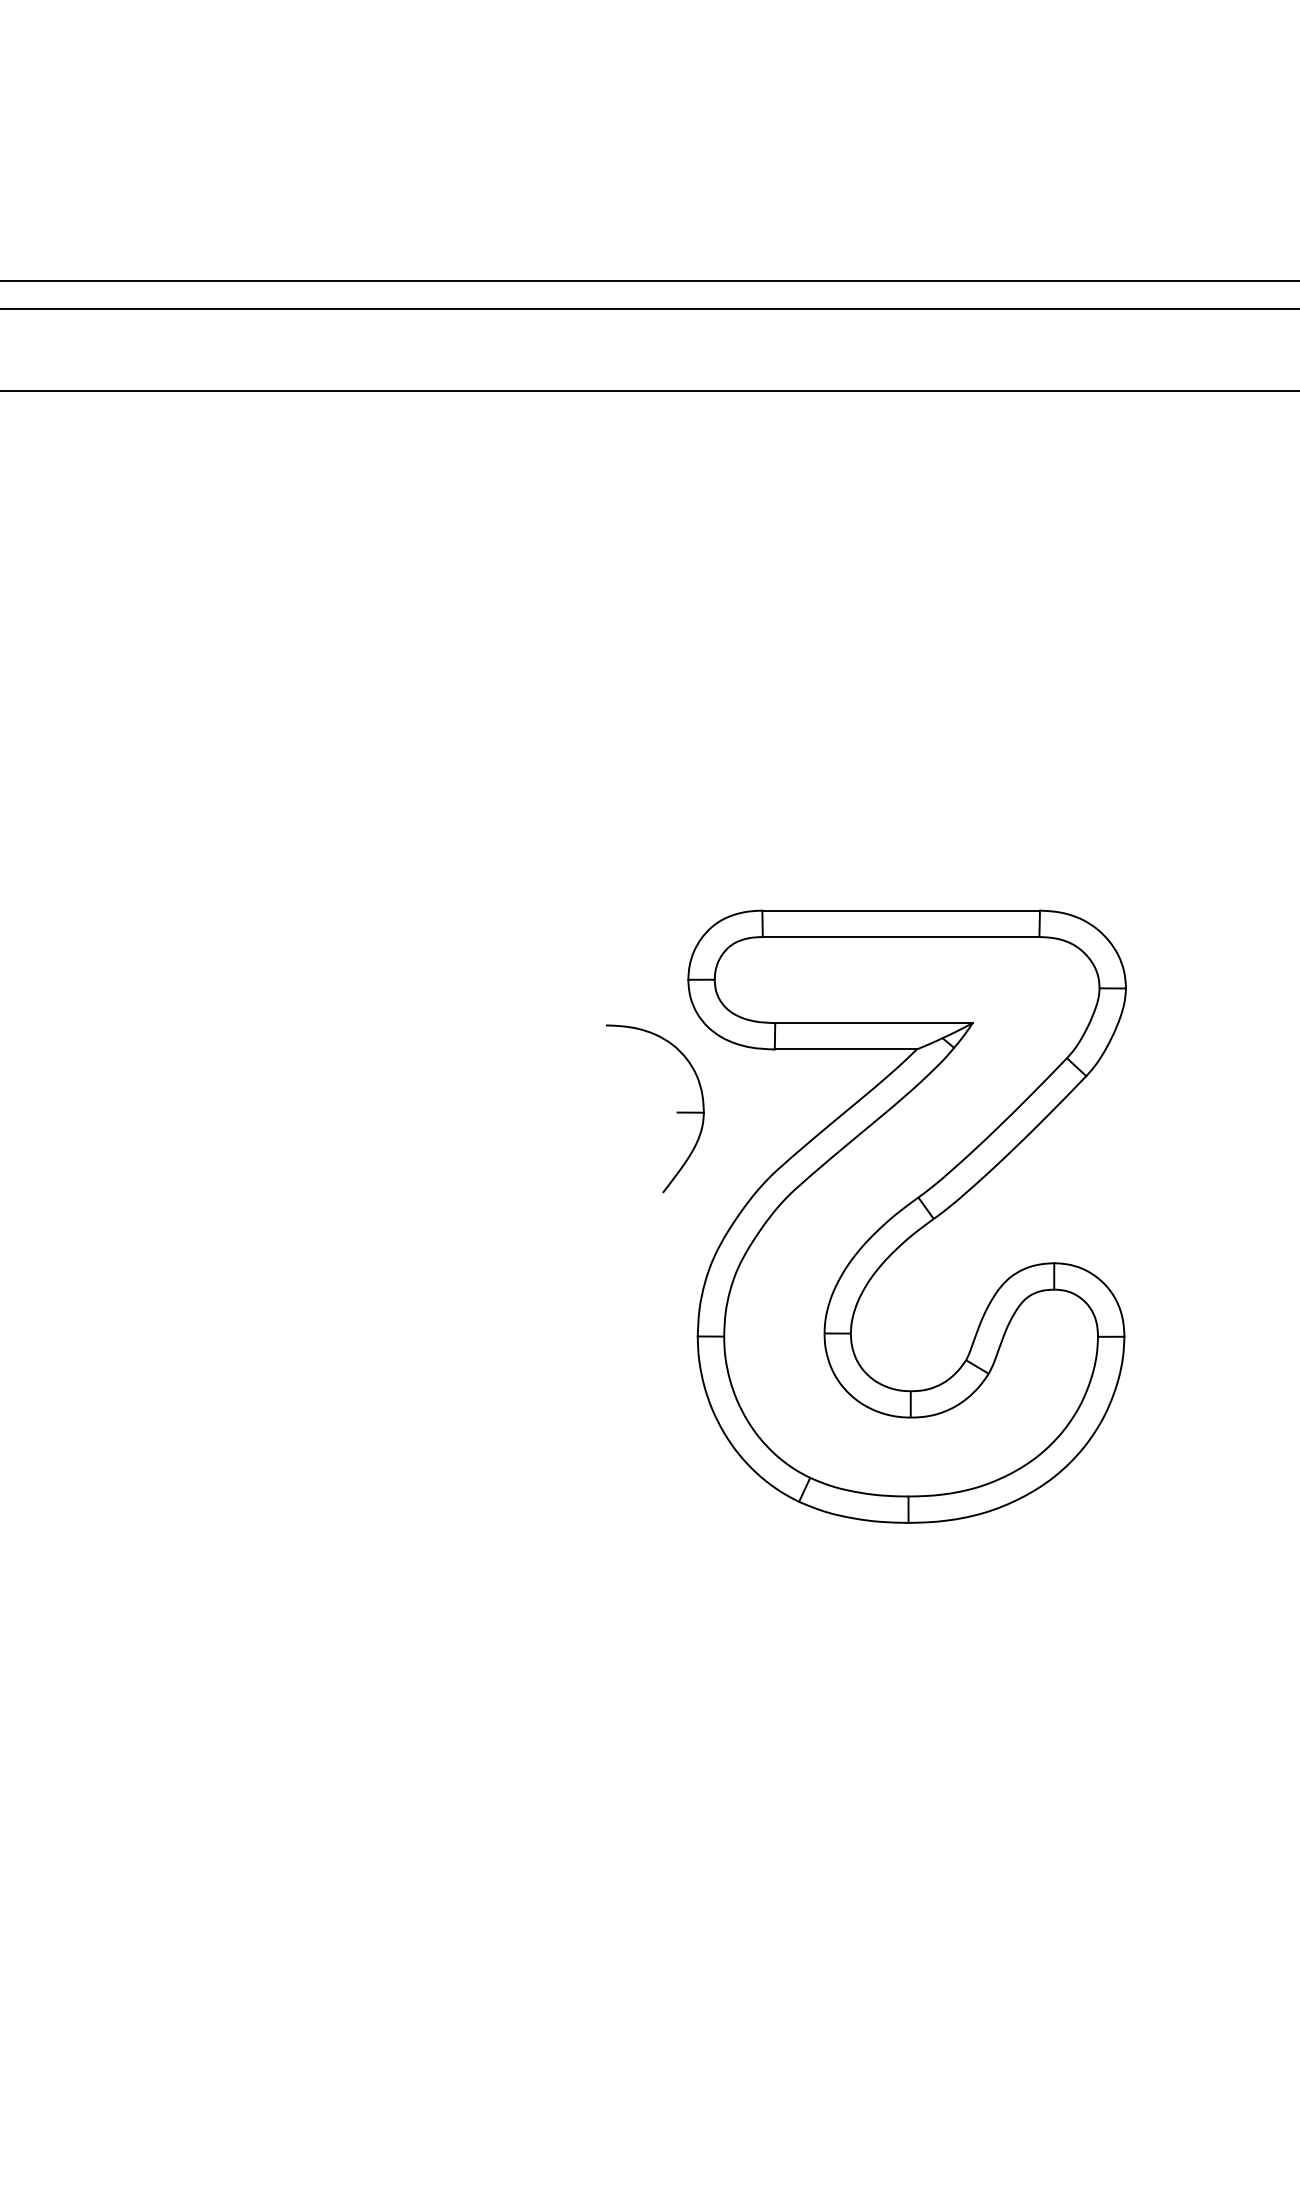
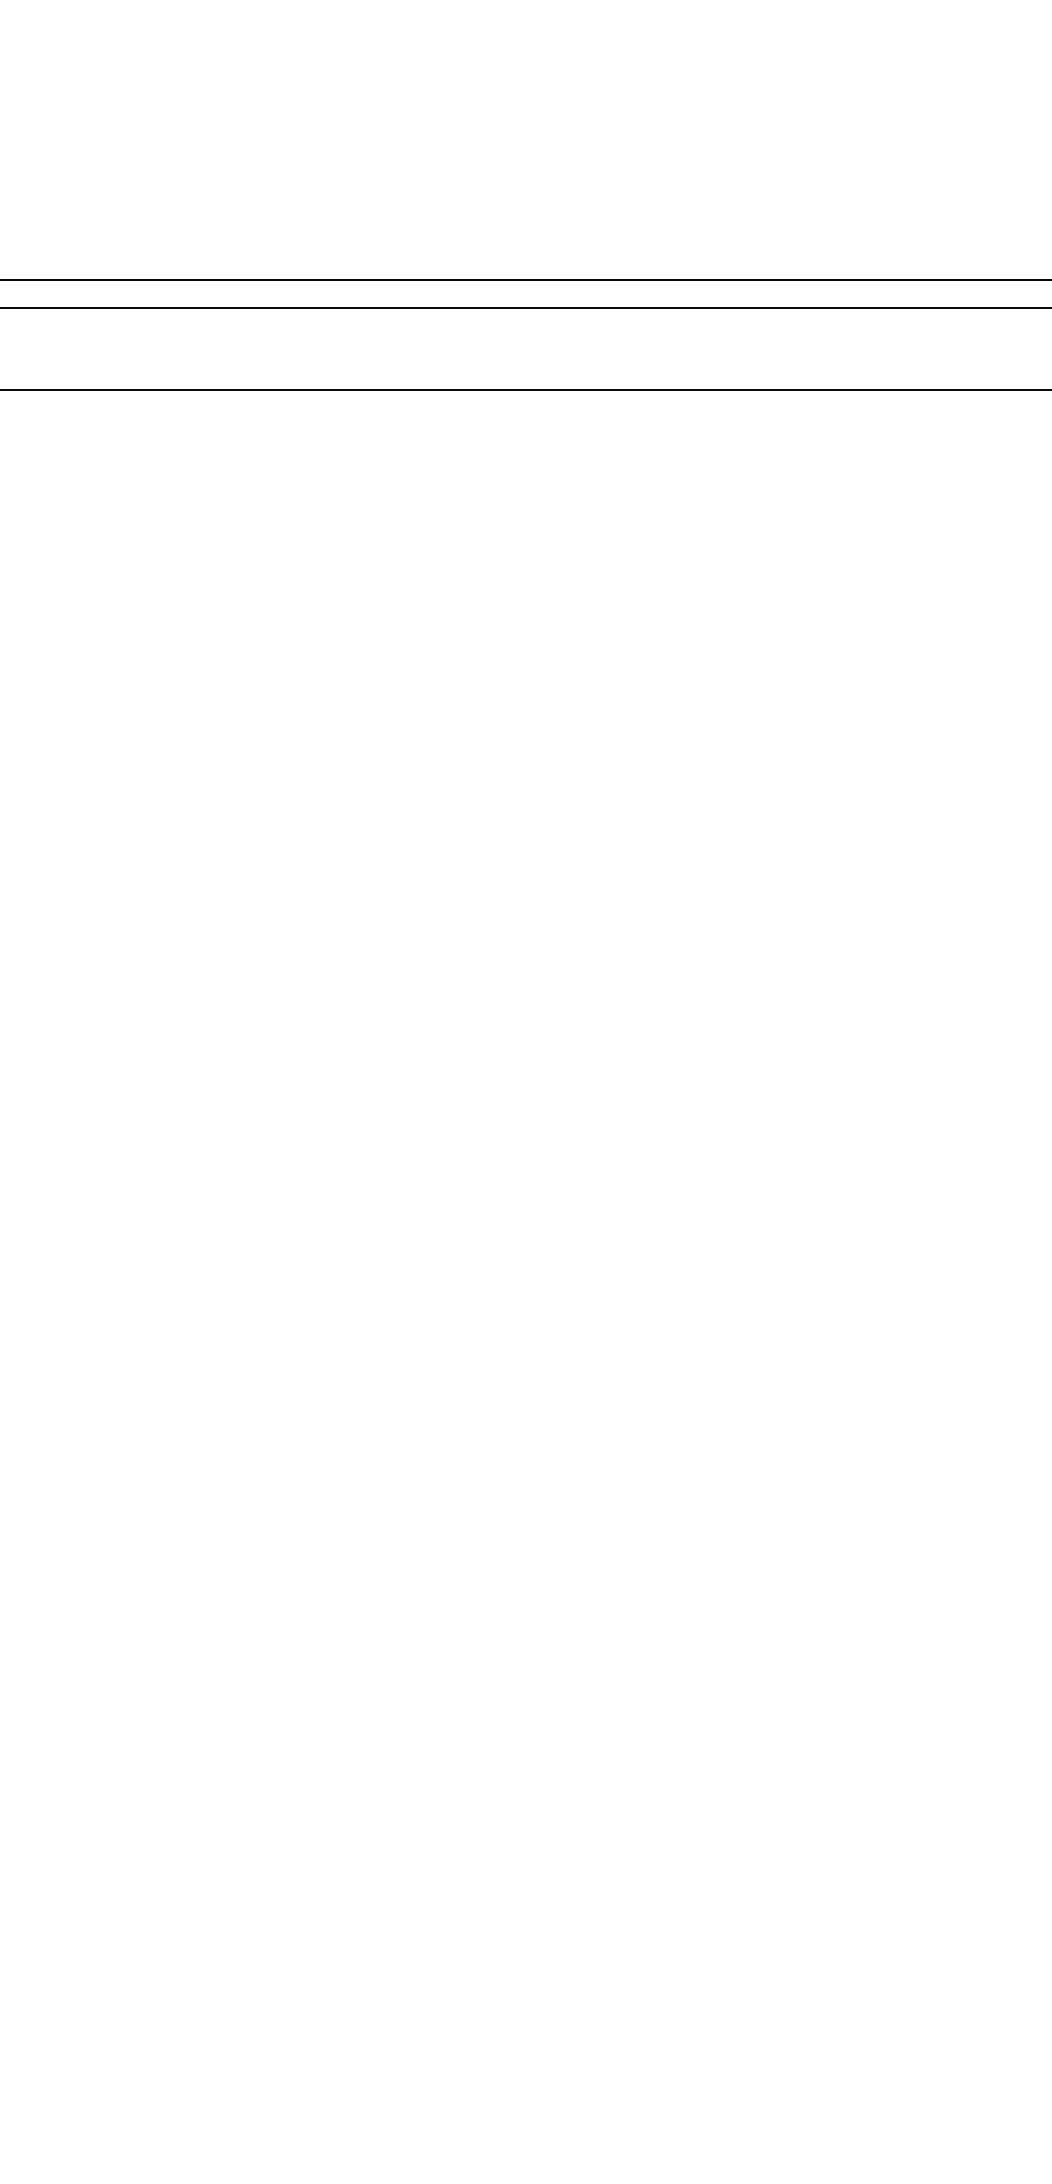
part: (866, 1216) -> (649, 1215), removed

